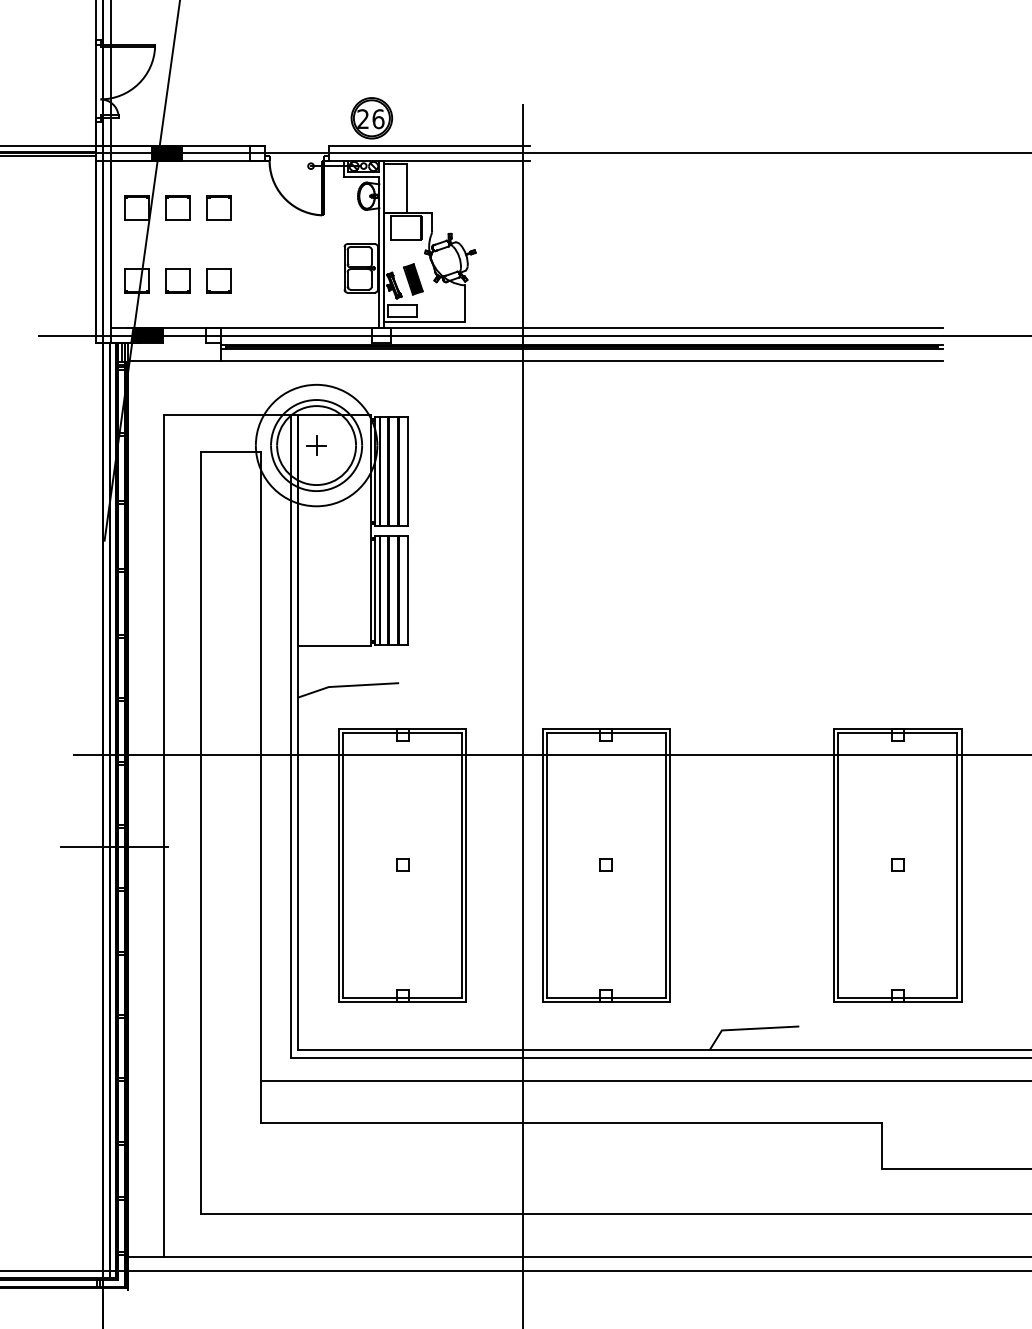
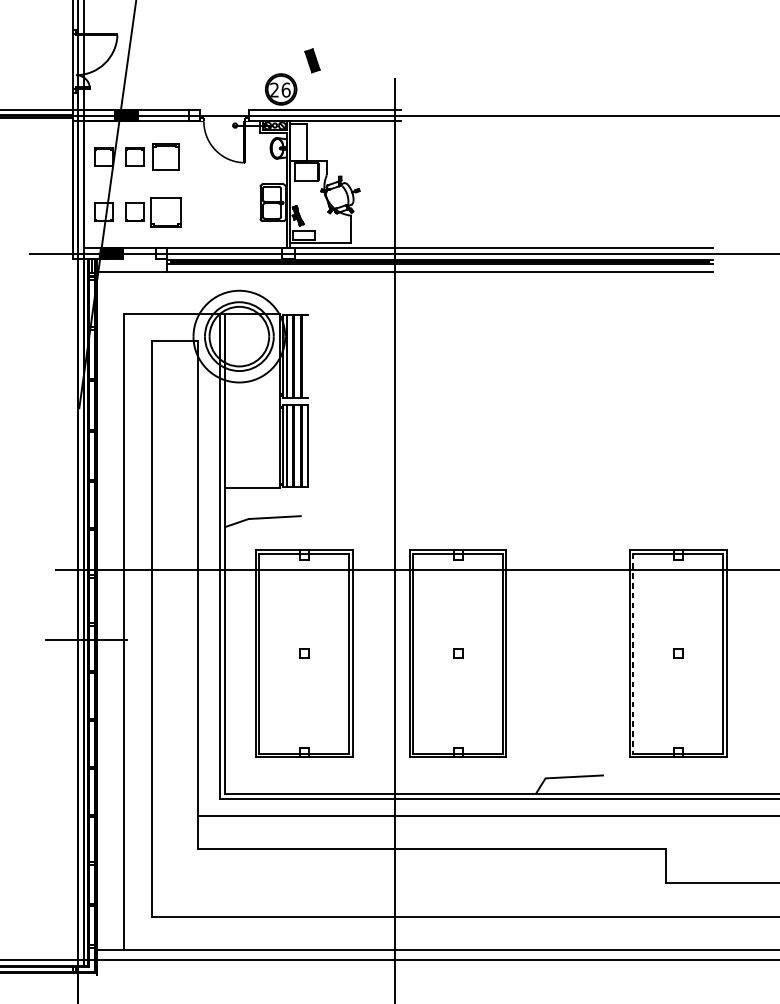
part: (218, 207) -> (165, 156), size x1.4
part: (413, 279) -> (312, 60), moved
part: (218, 280) -> (165, 211), size x1.6
part: (316, 445) -> (239, 336), removed
line: (407, 471) -> (308, 356), removed
line: (838, 865) -> (633, 653), solid -> dashed

